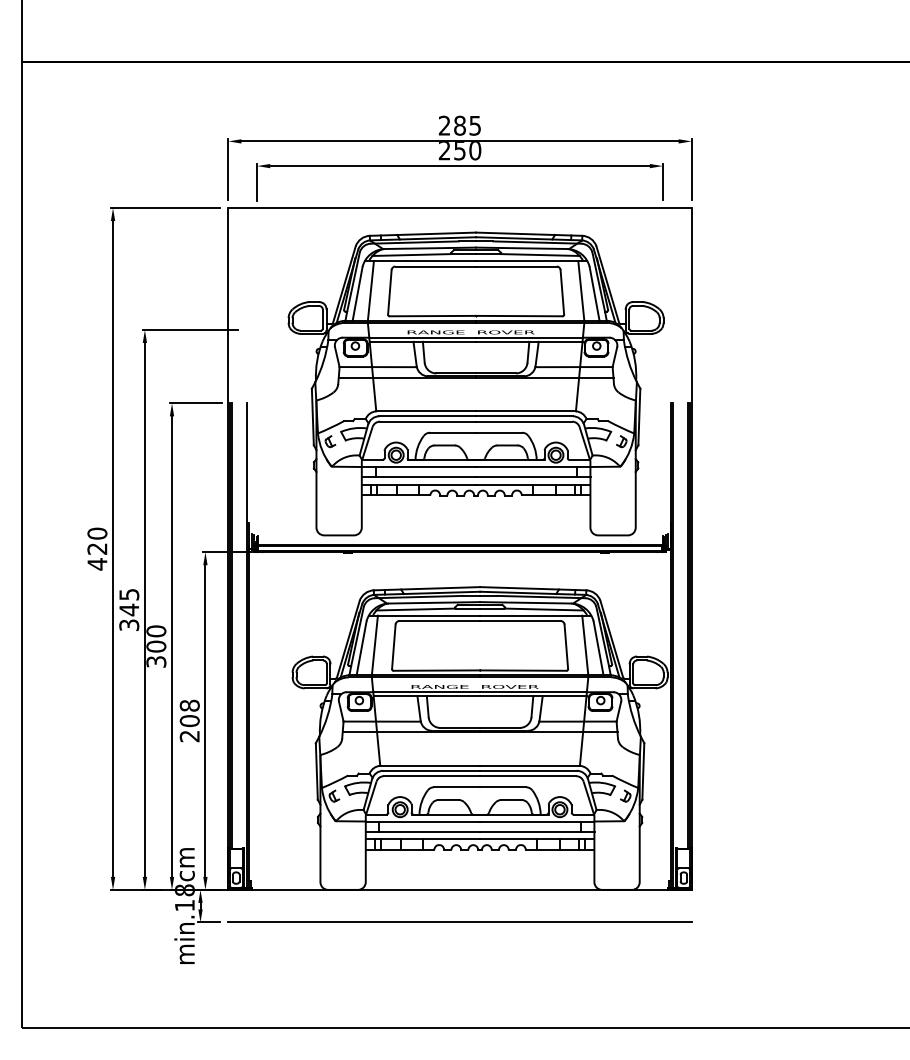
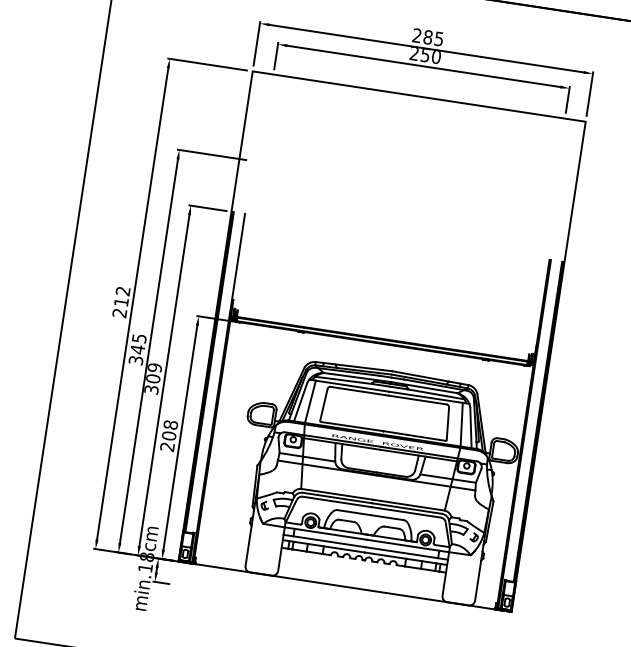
part: (475, 383) -> (411, 224), removed
text: (97, 548) -> (121, 301), 420 -> 212
text: (156, 631) -> (154, 367), 300 -> 309
line: (460, 922) -> (341, 610), removed

